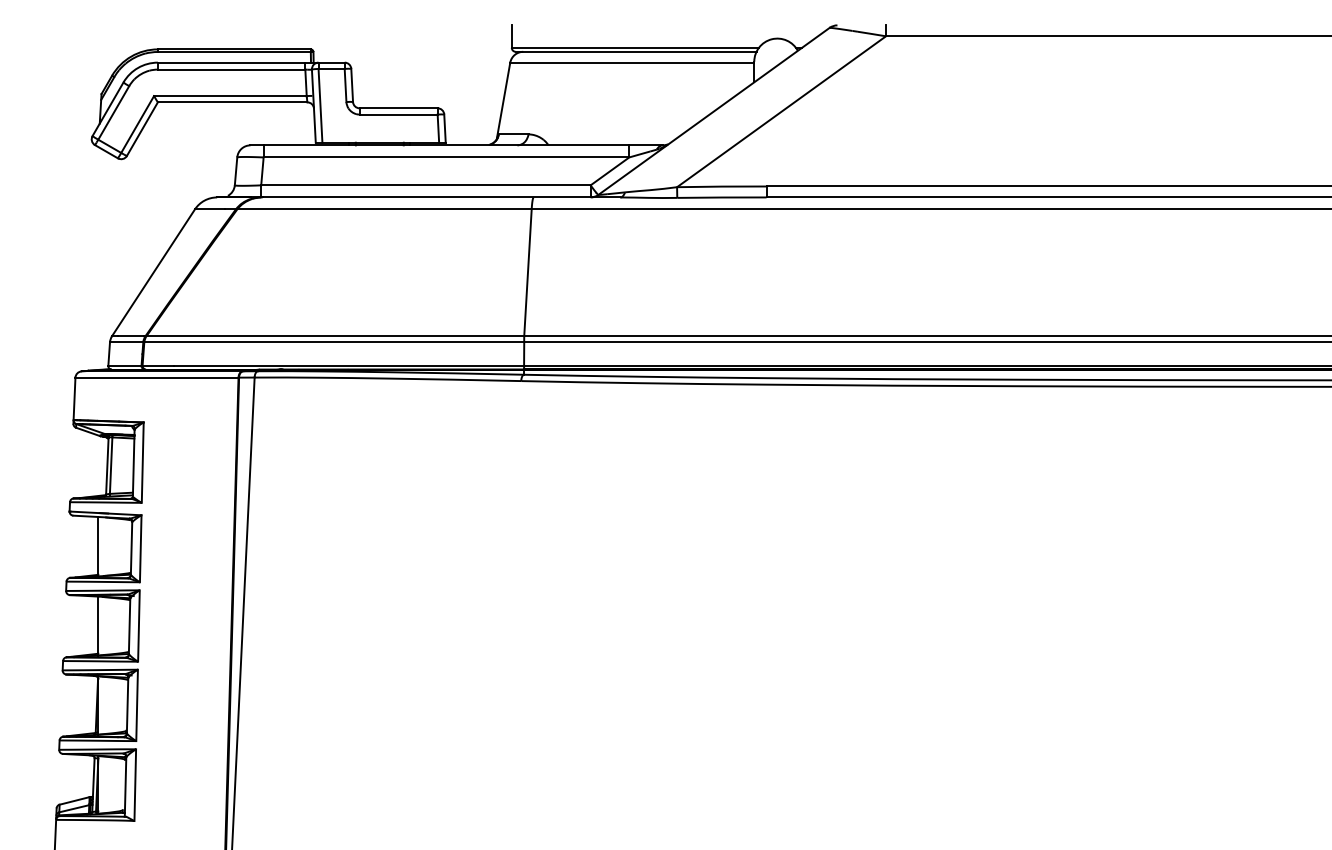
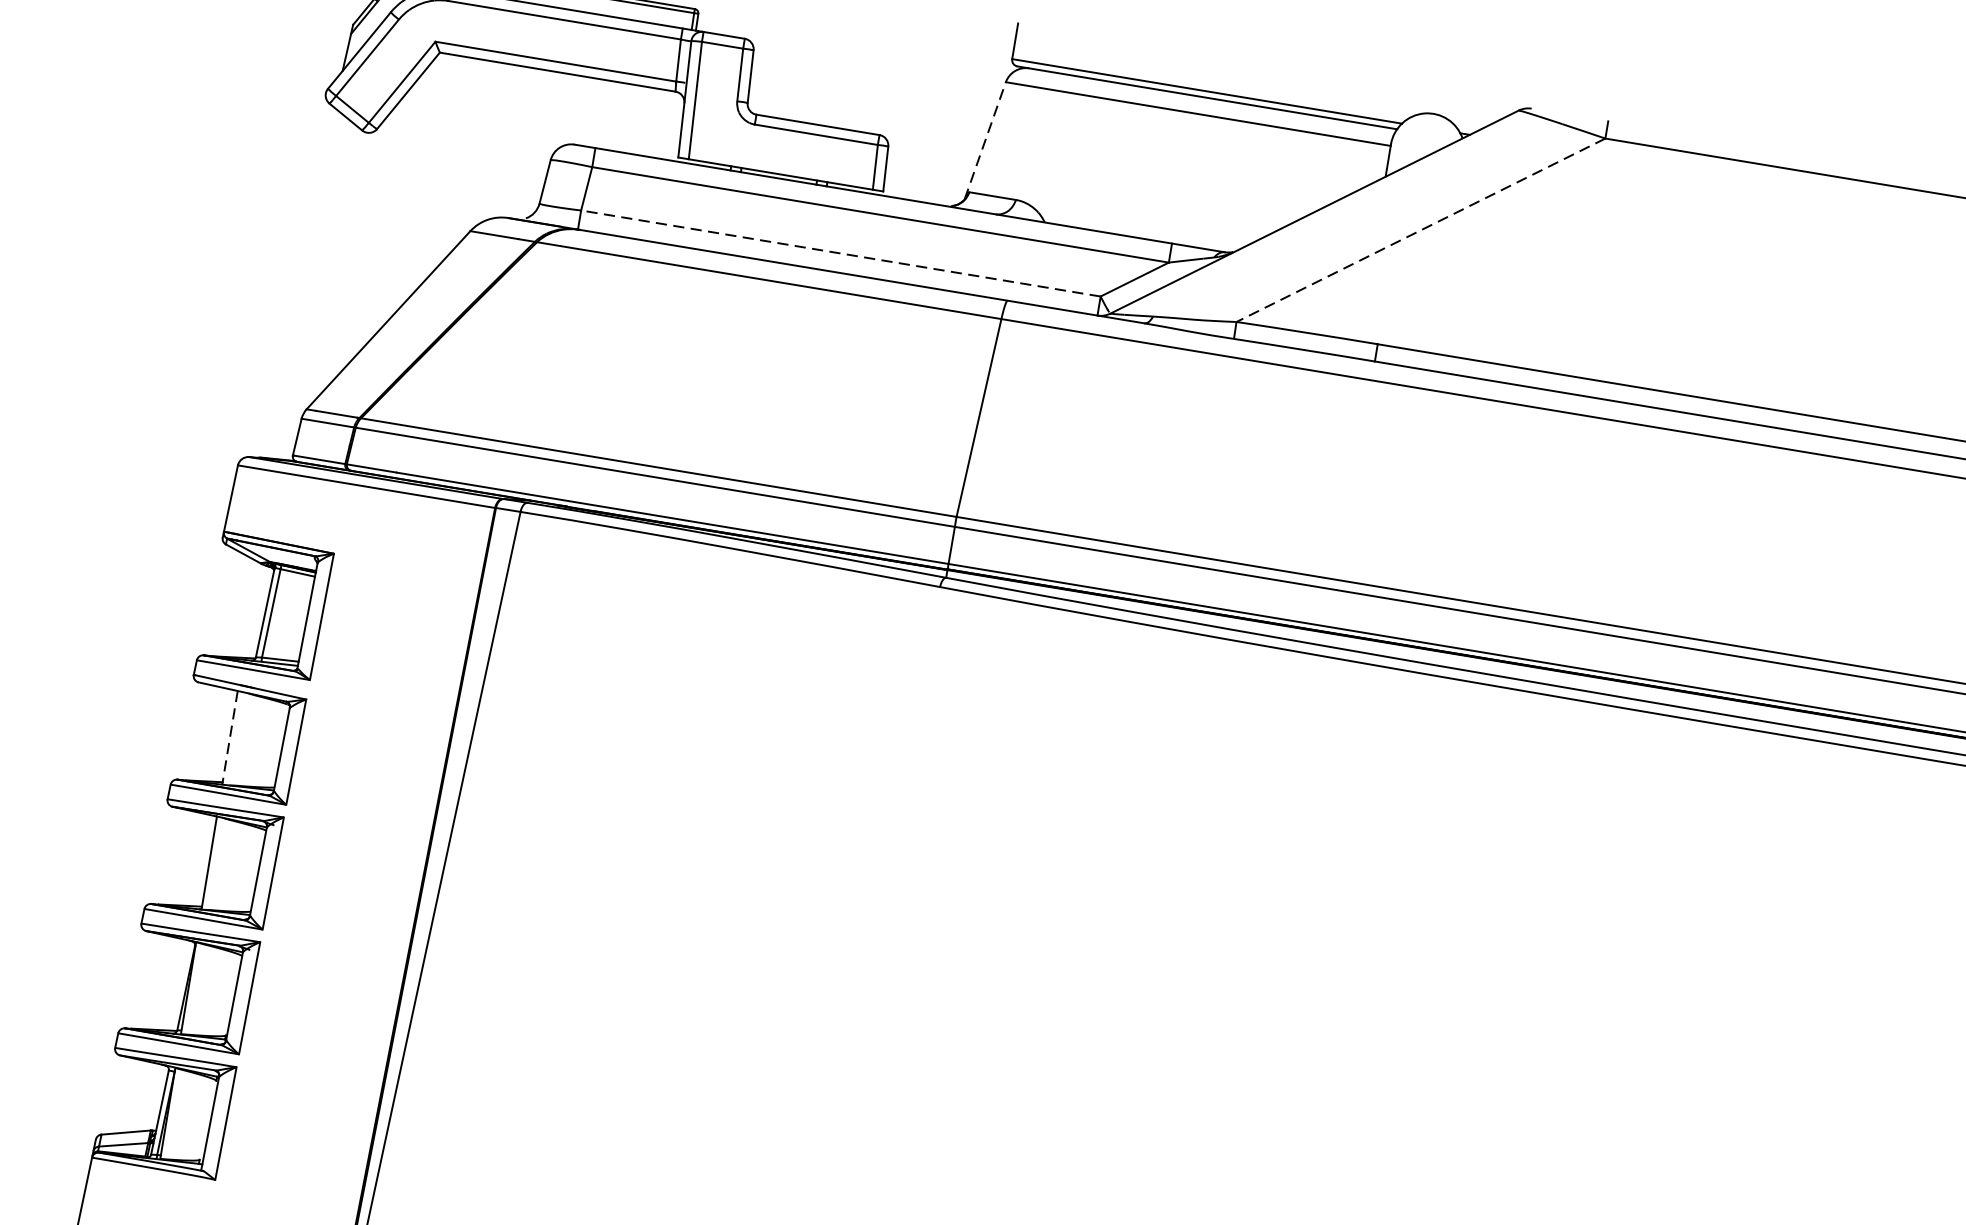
line: (503, 101) -> (985, 141), solid -> dashed
line: (781, 111) -> (1420, 229), solid -> dashed
line: (425, 185) -> (840, 253), solid -> dashed
line: (98, 546) -> (230, 737), solid -> dashed

